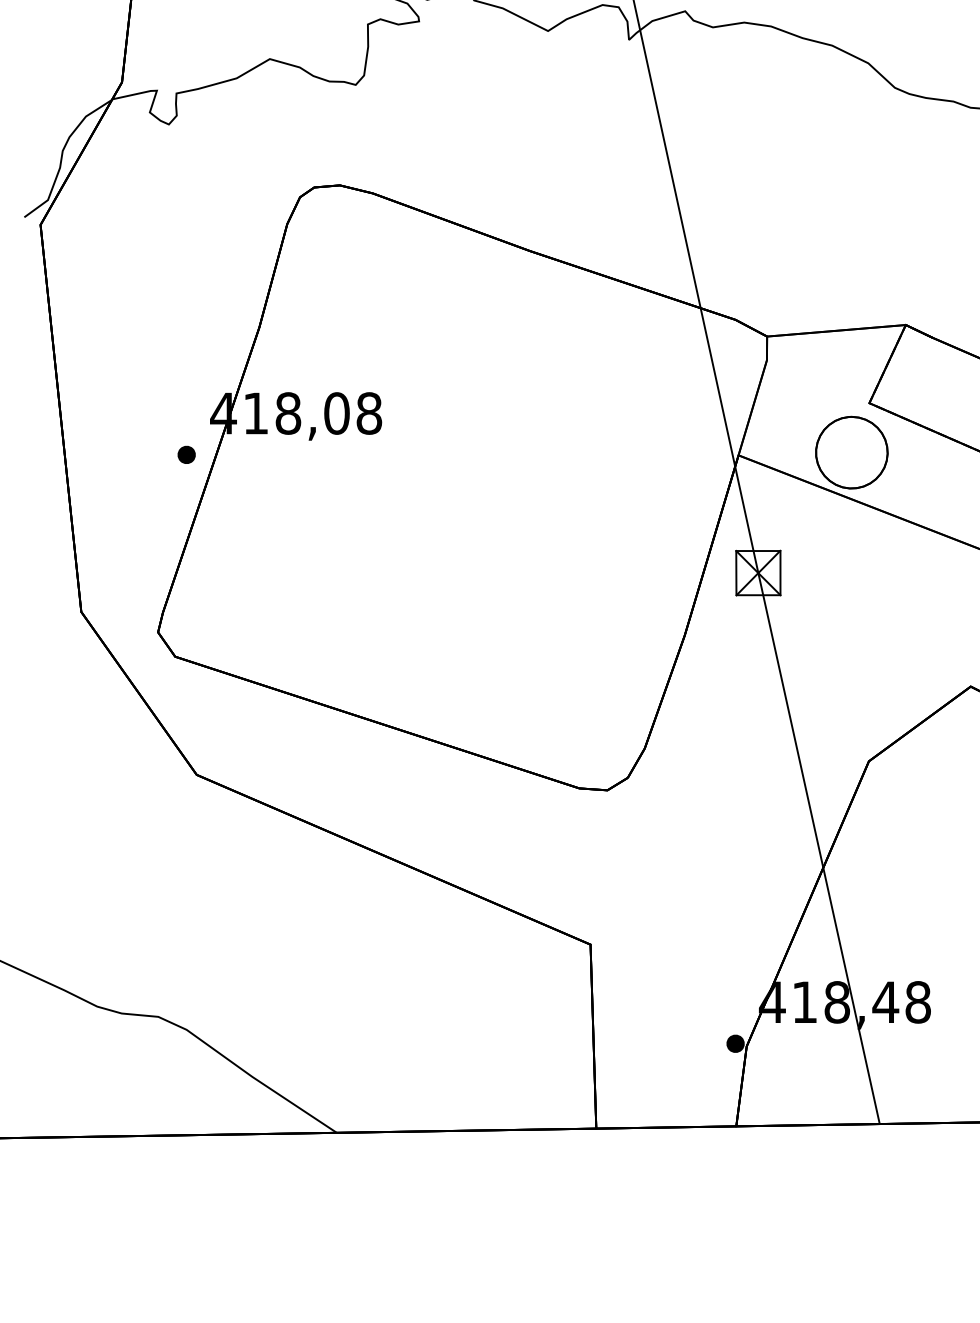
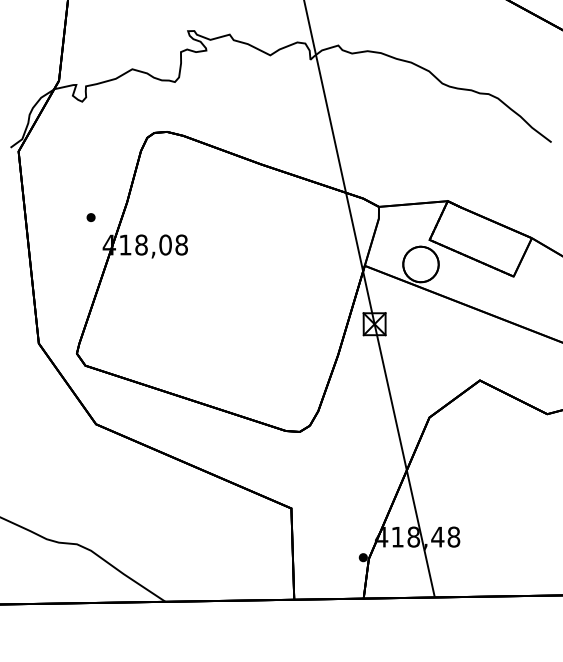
part: (185, 454) -> (90, 217), moved

